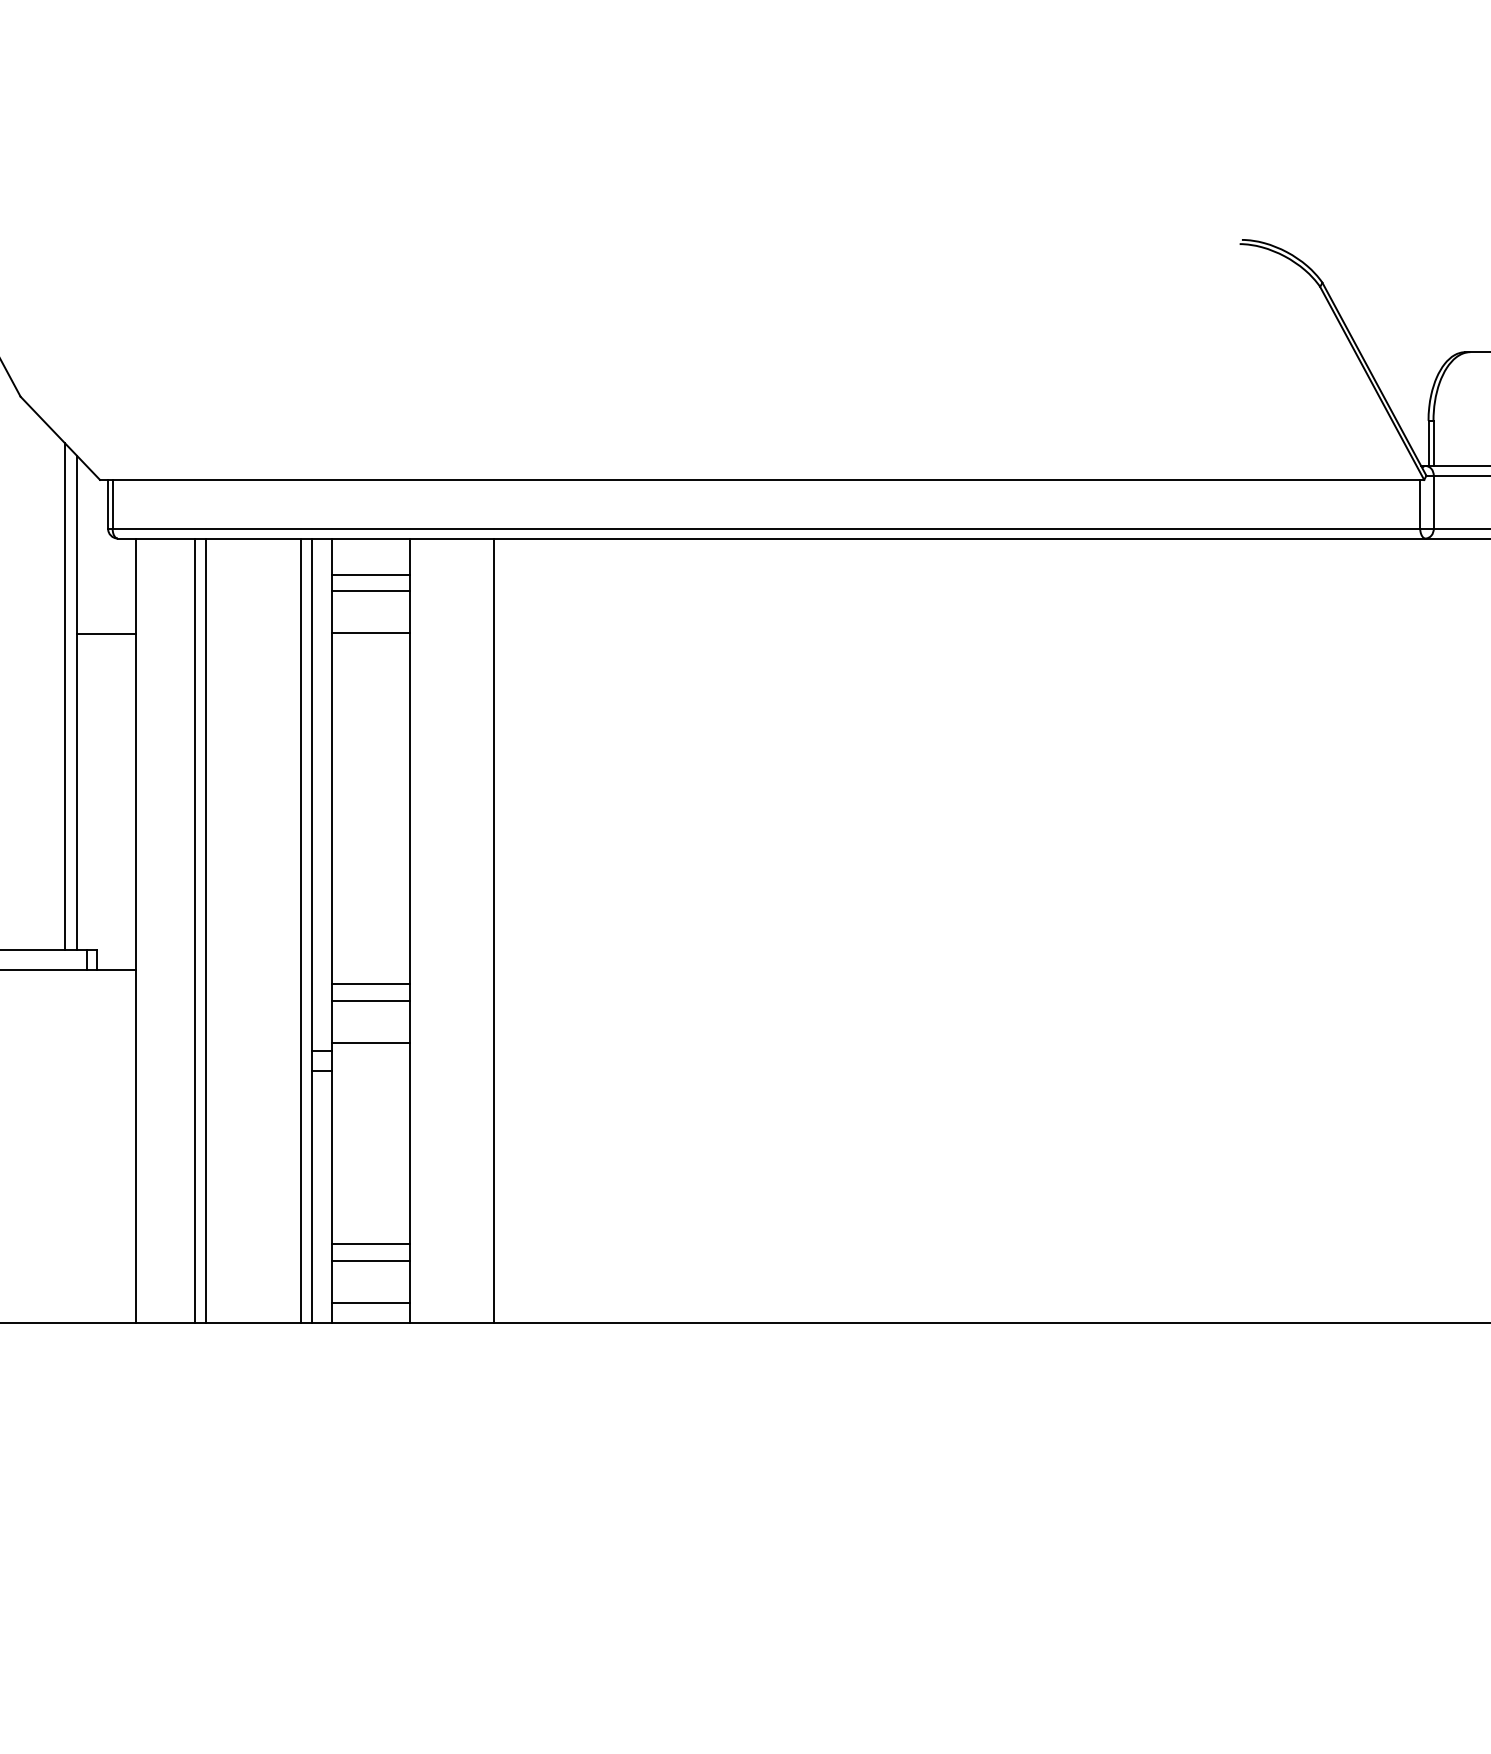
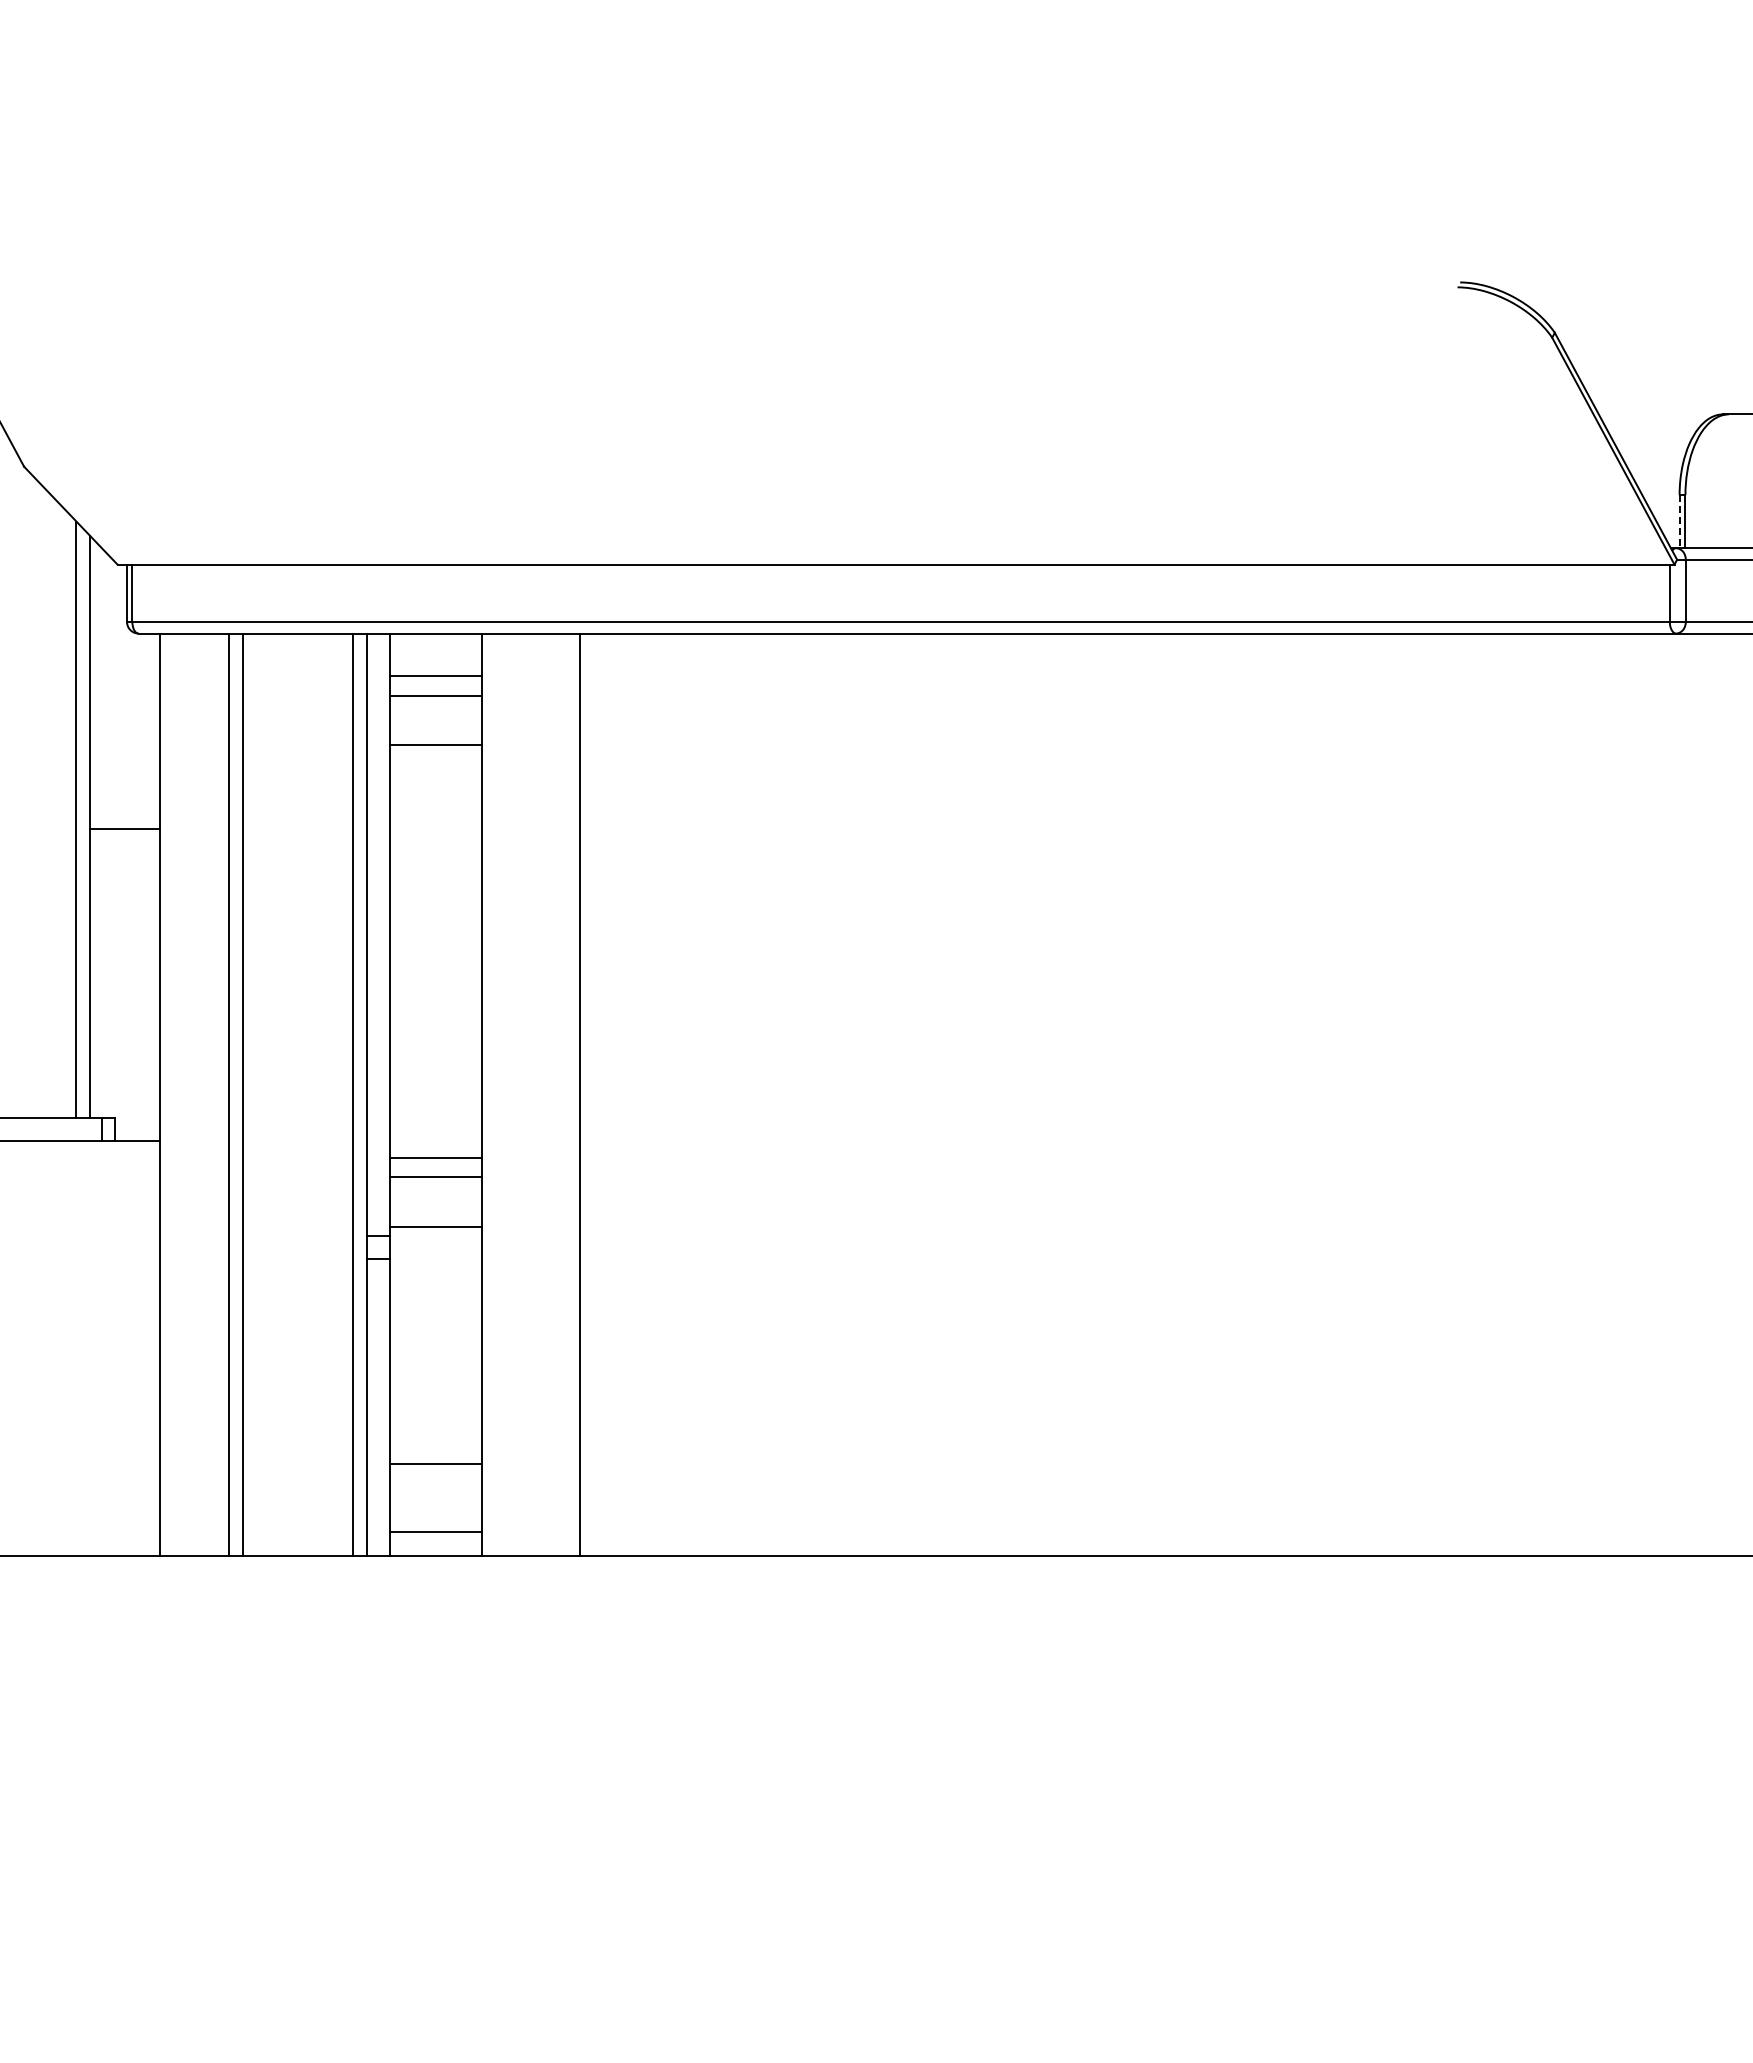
line: (1428, 443) -> (1679, 521), solid -> dashed
line: (105, 634) -> (124, 829), moved
line: (371, 1261) -> (436, 1483), removed

